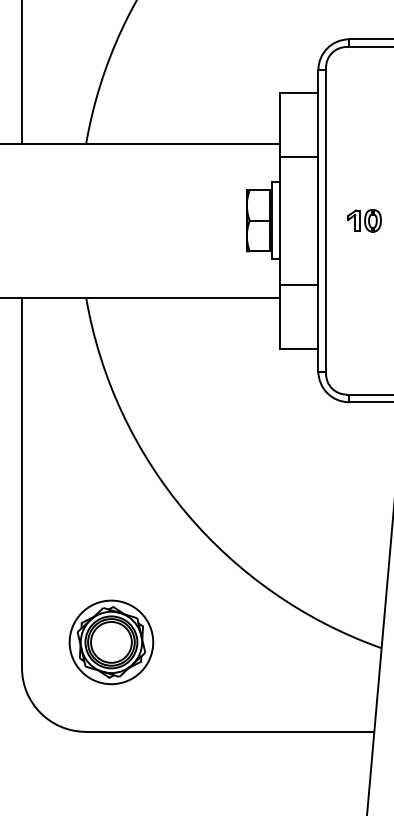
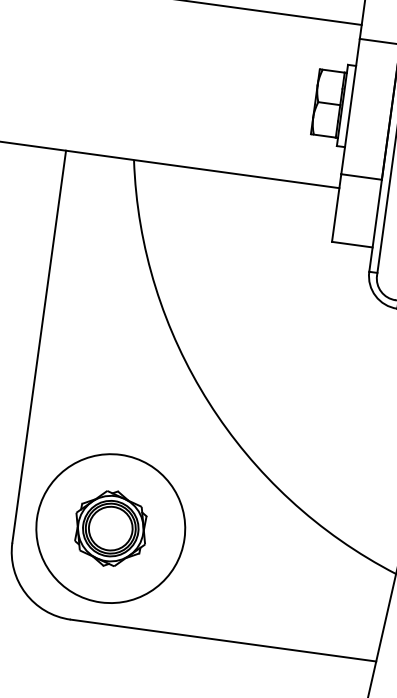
circle: (111, 642) -> (110, 528), size x1.67

